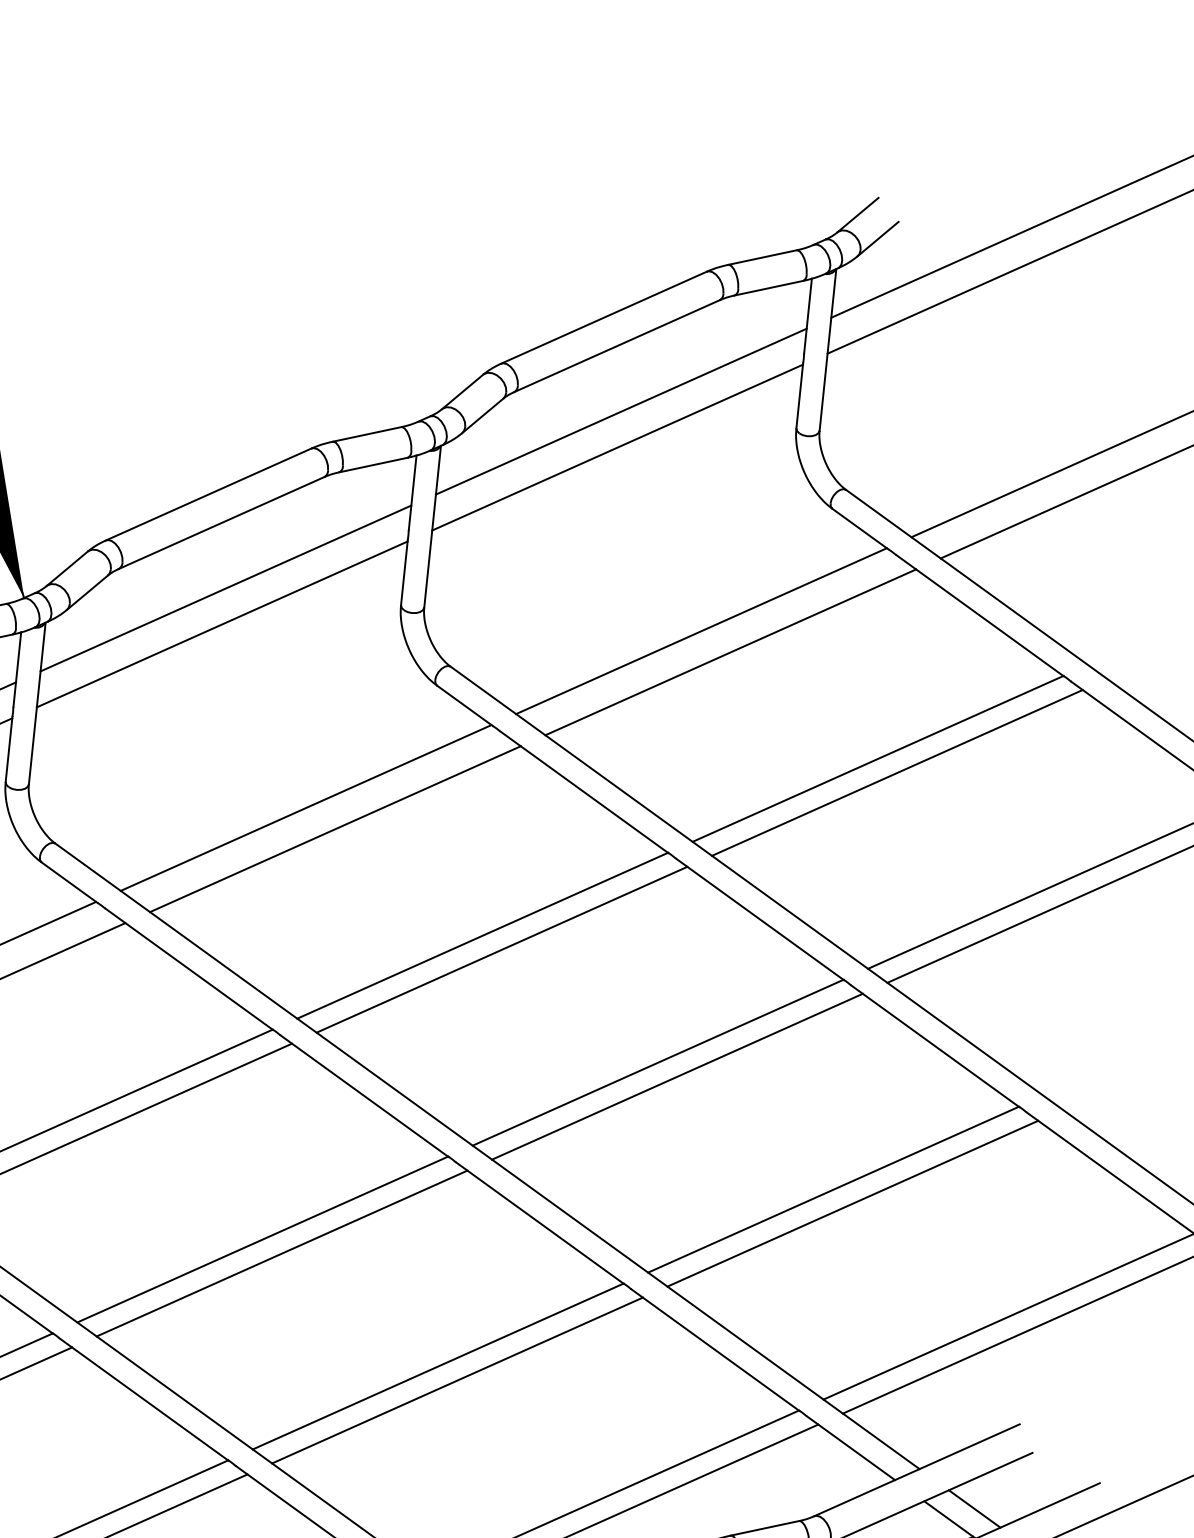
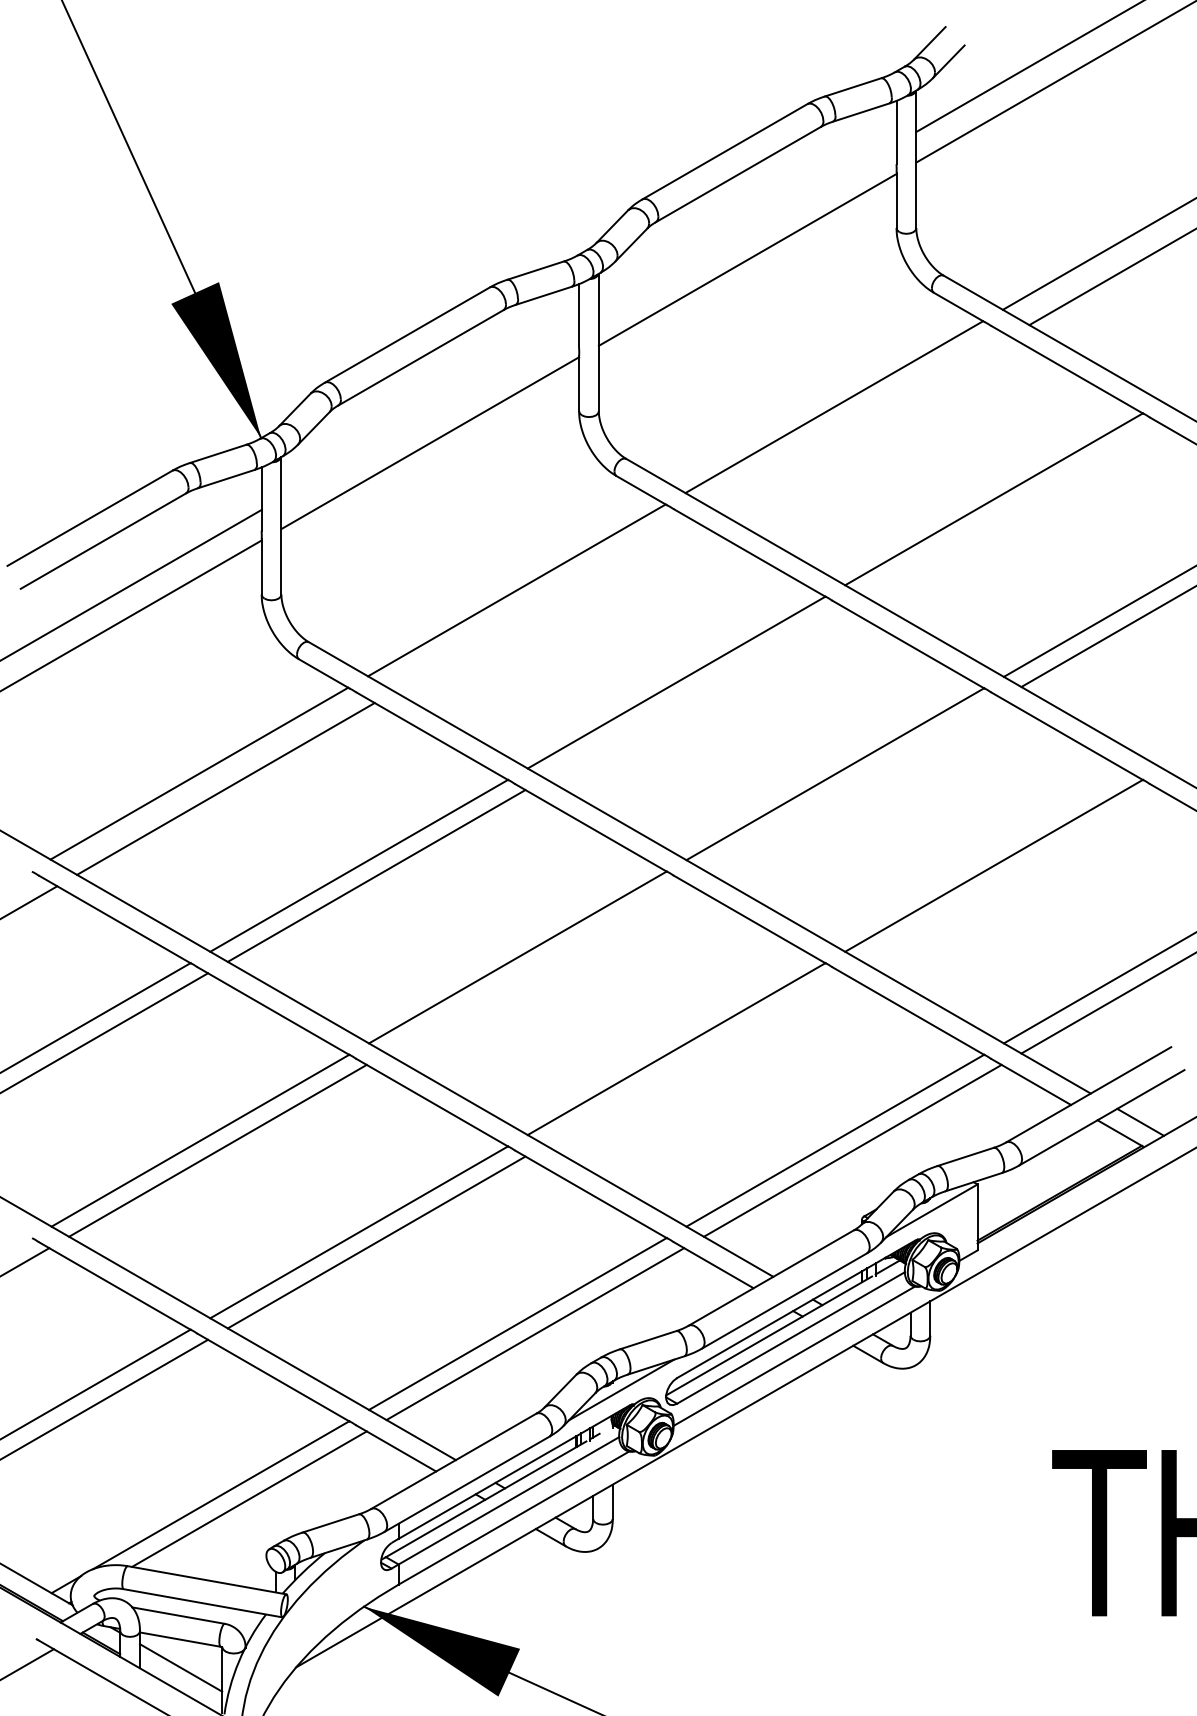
line: (621, 411) -> (747, 229), removed
line: (226, 588) -> (430, 412), removed
line: (730, 652) -> (860, 422), removed
line: (897, 772) -> (1011, 509), removed
line: (335, 828) -> (543, 605), removed
line: (501, 949) -> (693, 692), removed
line: (677, 1076) -> (852, 784), removed
line: (852, 1203) -> (1011, 875), removed
line: (282, 1253) -> (535, 967), removed
line: (456, 1380) -> (693, 1059), removed

